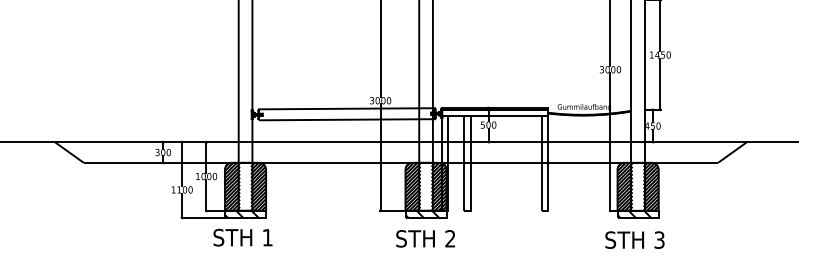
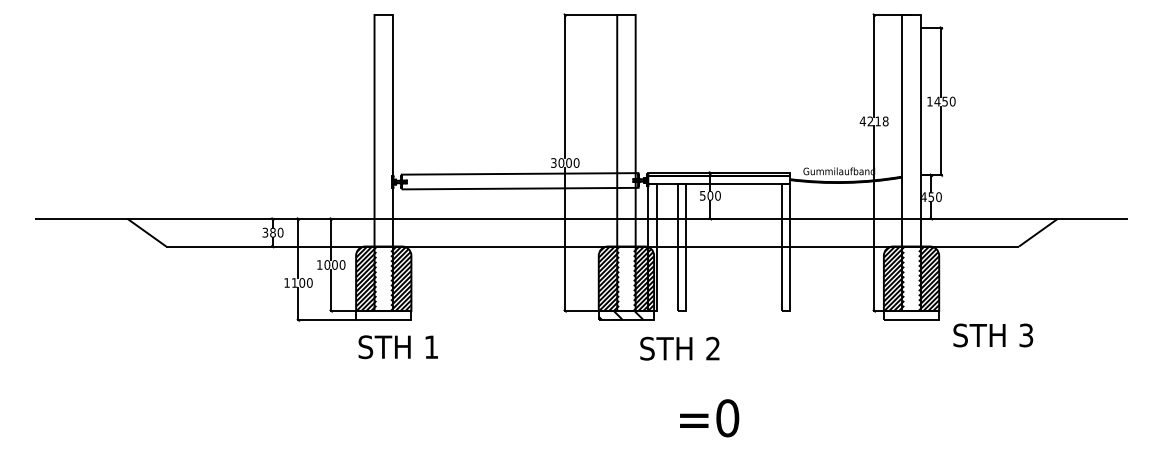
text: (609, 69) -> (873, 121), 3000 -> 4218
text: (162, 152) -> (272, 232), 300 -> 380
hatch: (241, 214) -> (378, 315), removed
hatch: (633, 214) -> (905, 315), removed
text: (242, 237) -> (397, 347), moved
text: (425, 238) -> (679, 348), moved
text: (635, 240) -> (993, 335), moved

